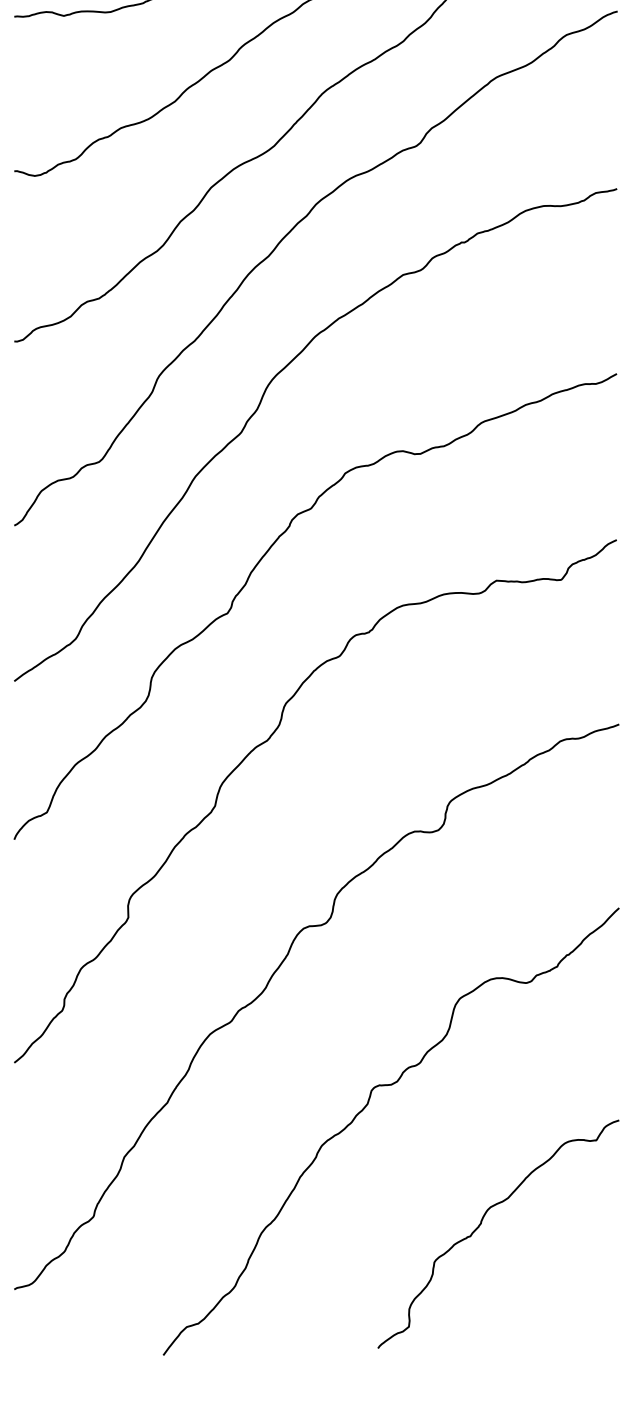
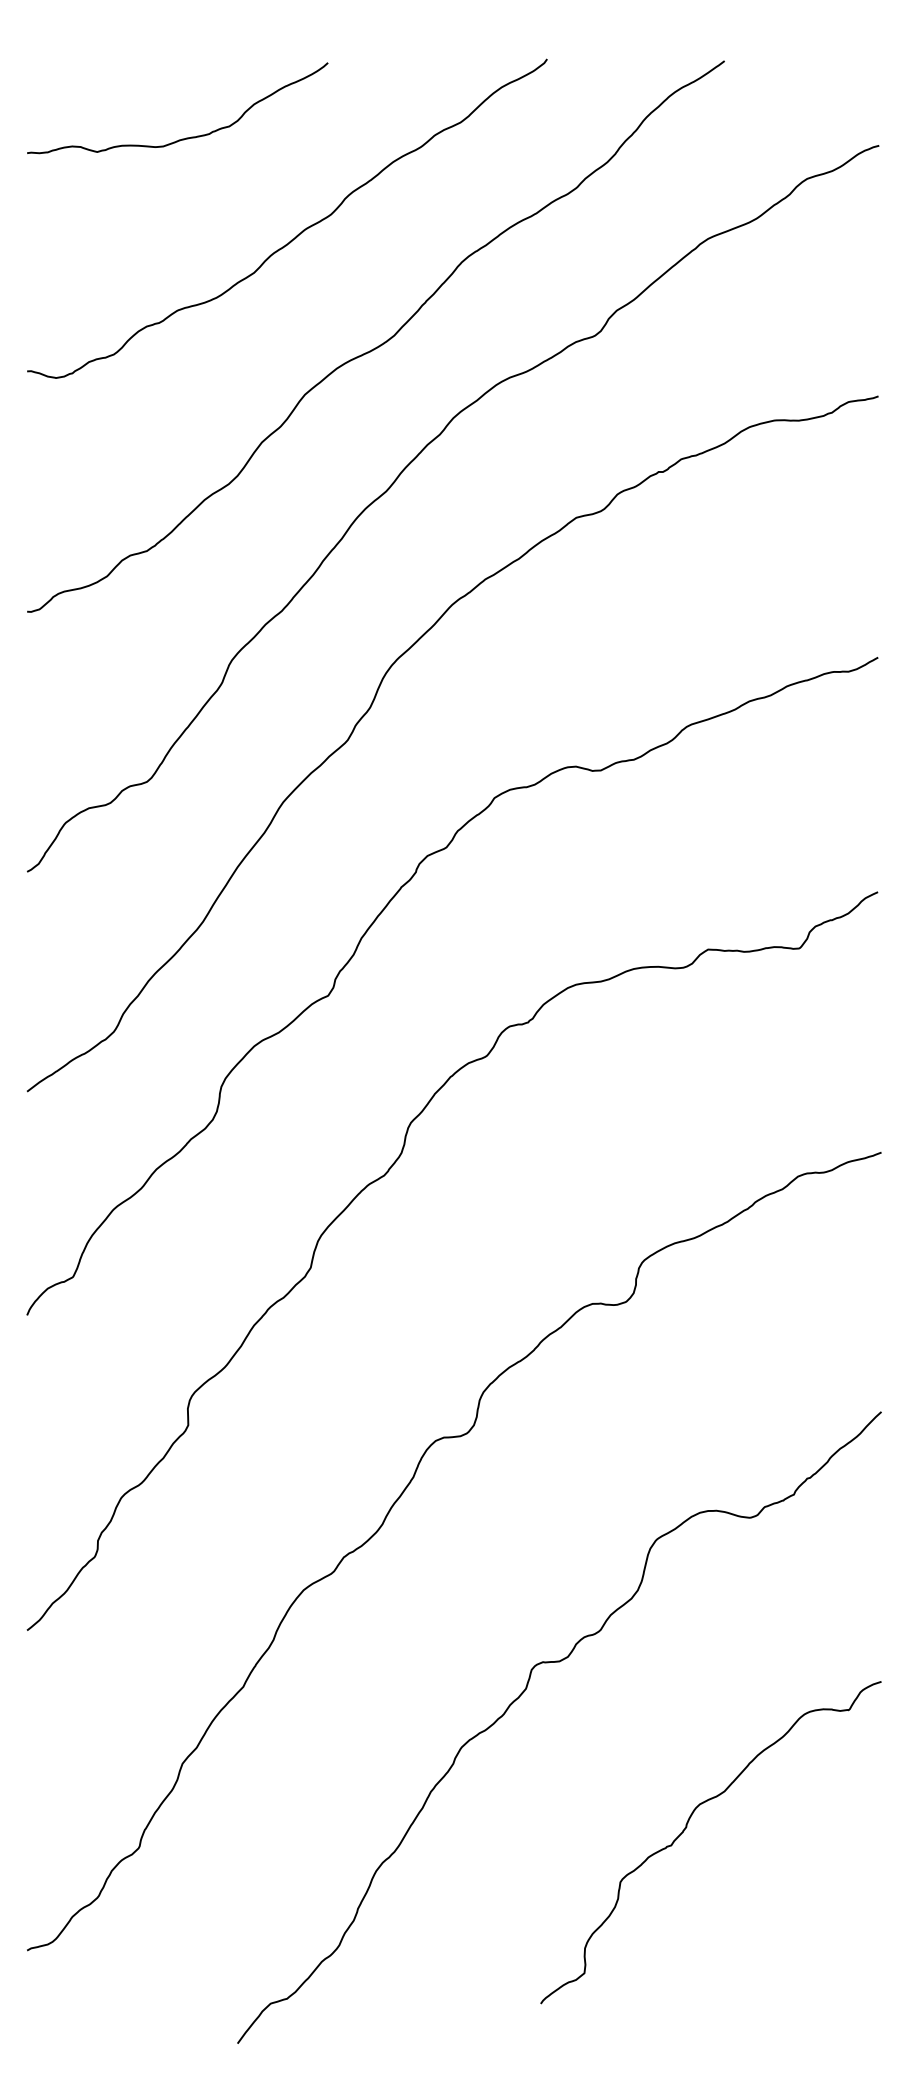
curve: (481, 1223) -> (687, 1827), moved

